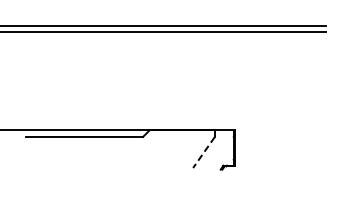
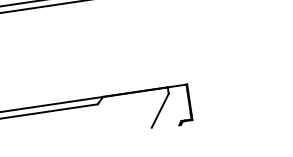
line: (204, 152) -> (160, 110), dashed -> solid

